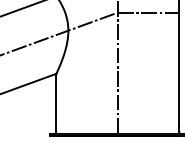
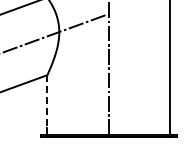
line: (148, 13) -> (139, 14), removed
line: (56, 101) -> (47, 102), solid -> dashed

